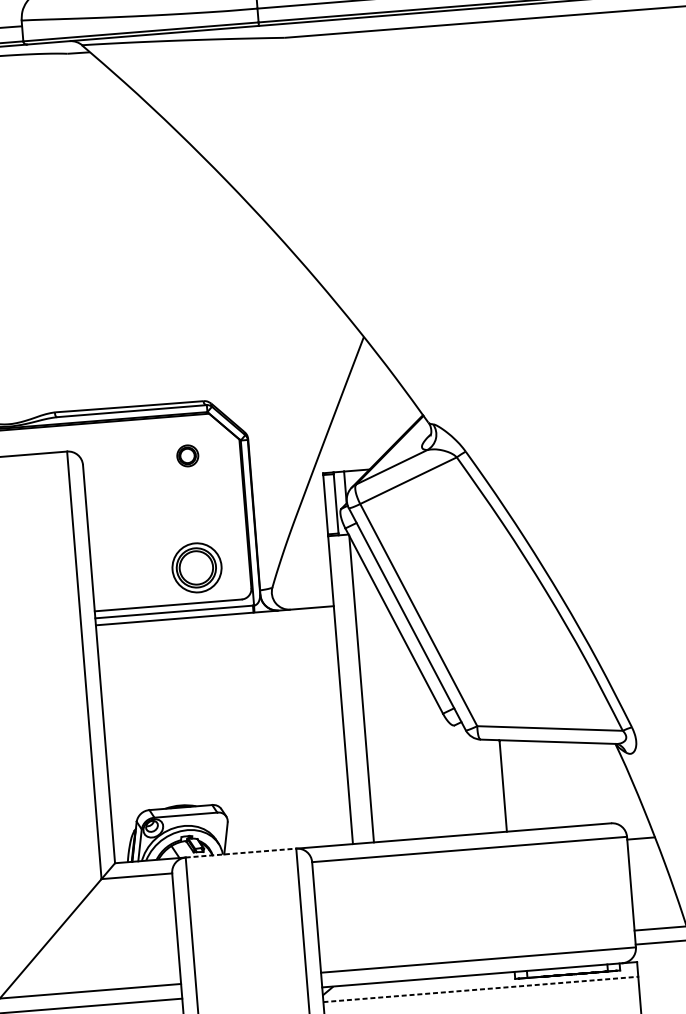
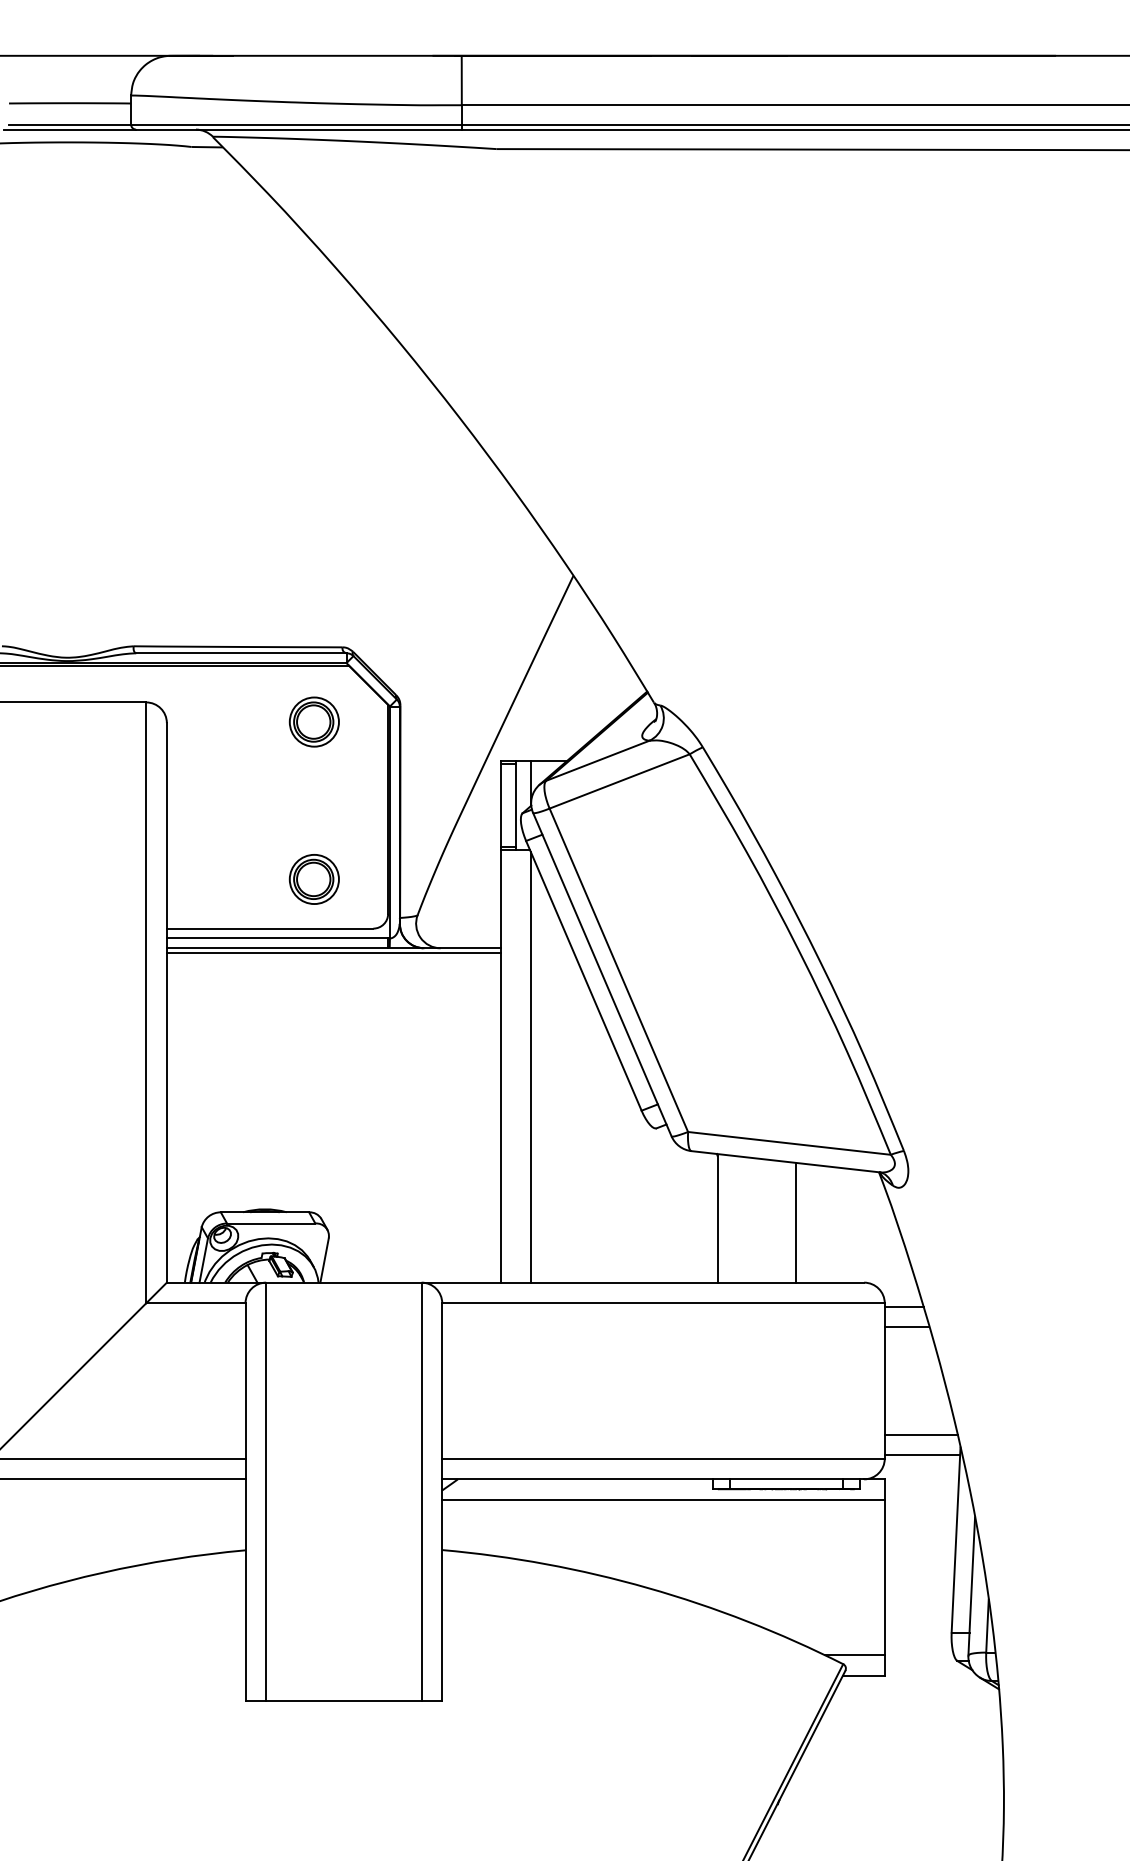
part: (187, 455) -> (313, 721), size x1.67
part: (196, 567) -> (313, 879), size x0.71
line: (214, 619) -> (333, 953), added
line: (559, 784) -> (796, 1222), added
line: (643, 852) -> (906, 1326), added
line: (240, 853) -> (343, 1282), dashed -> solid
line: (481, 989) -> (664, 1499), dashed -> solid

